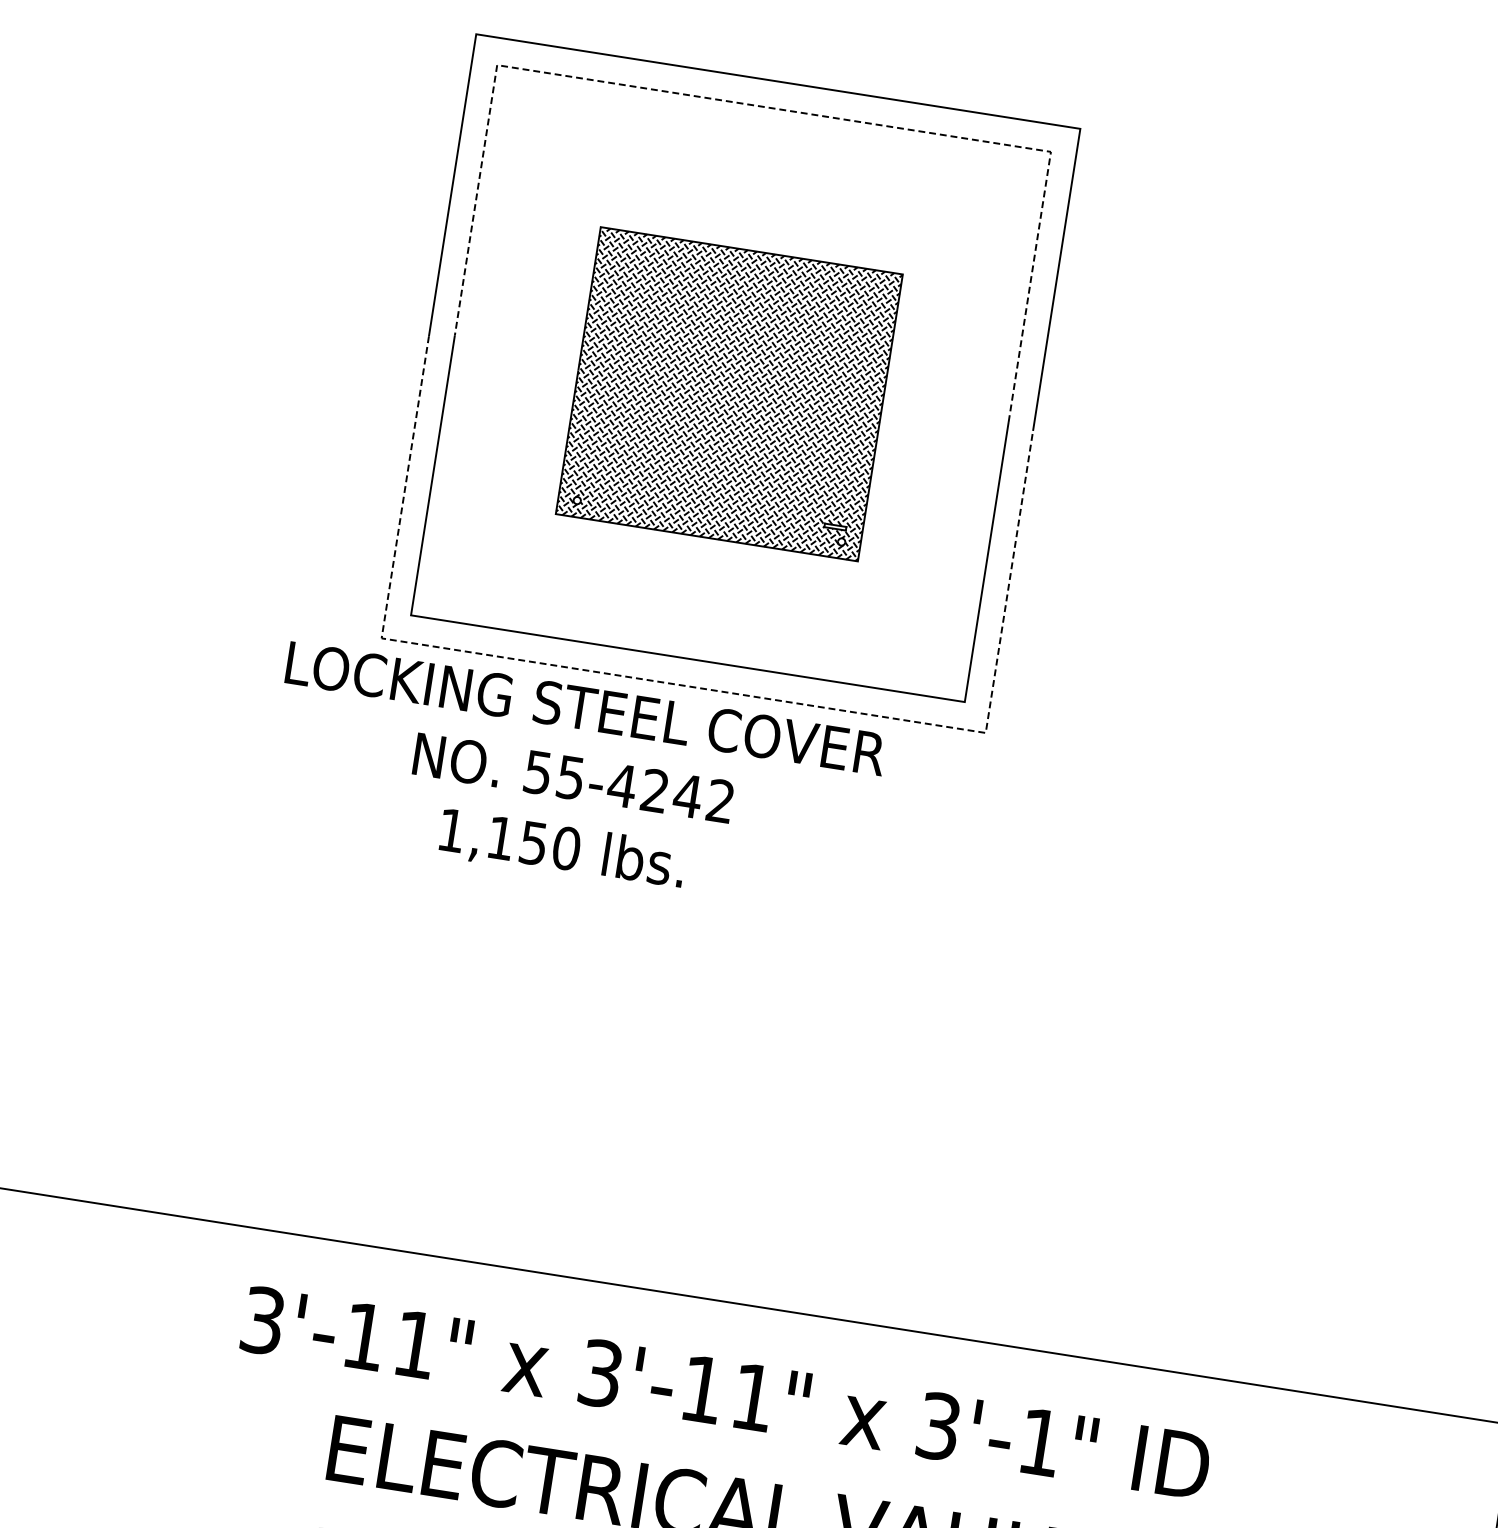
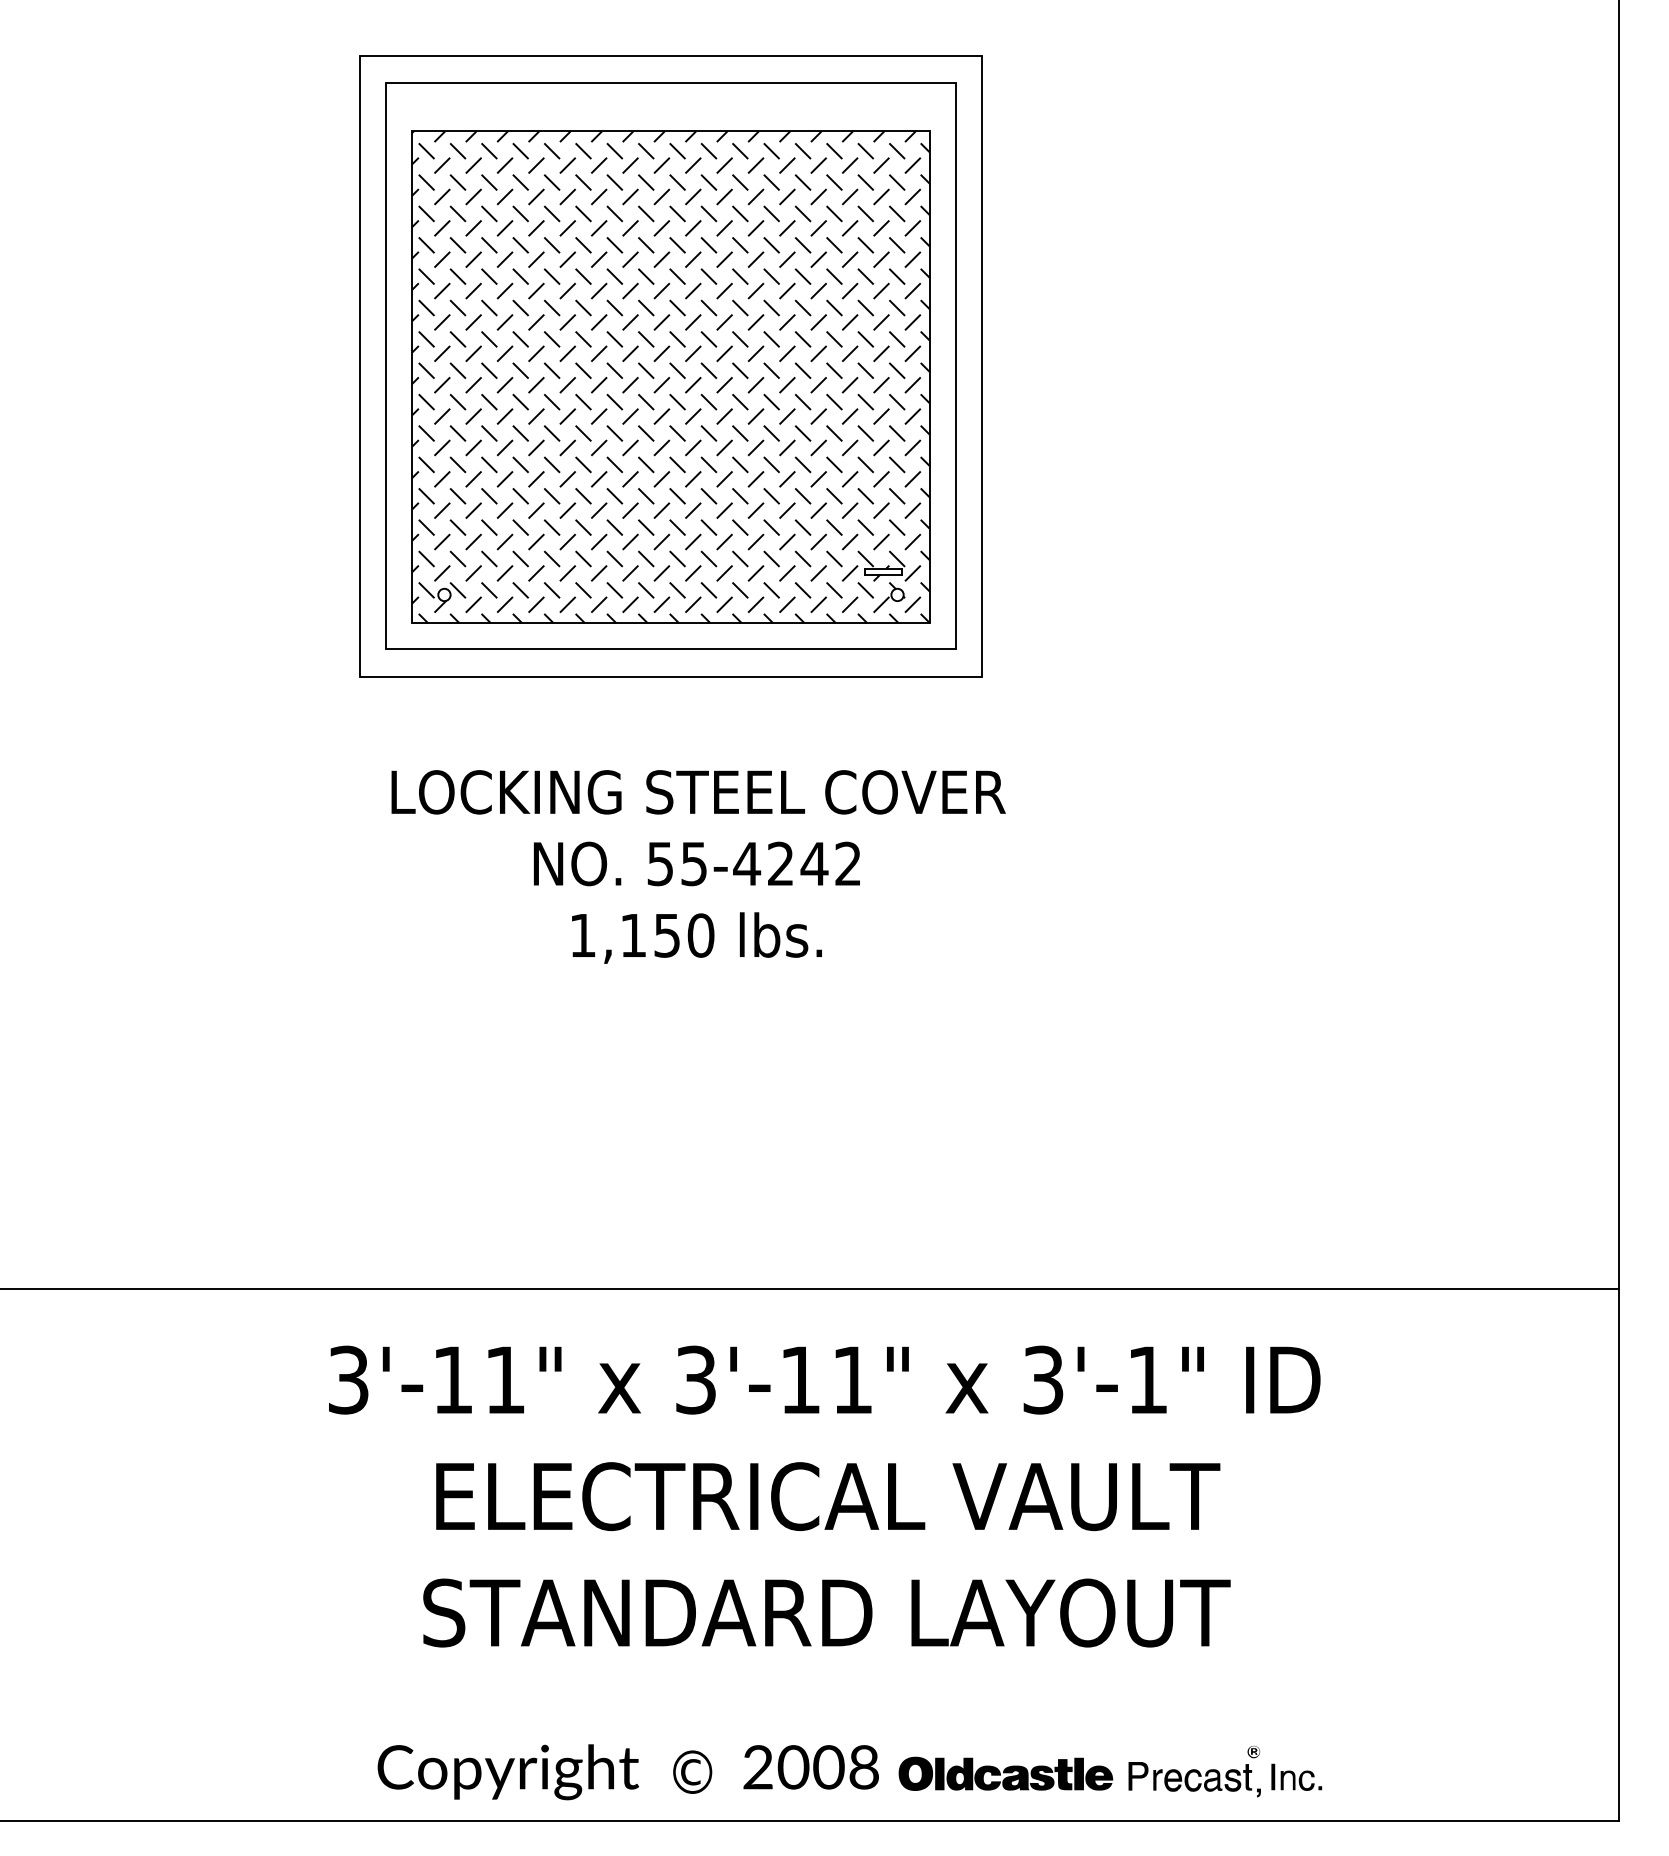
line: (774, 108) -> (671, 83), dashed -> solid
part: (728, 393) -> (670, 376), size x1.67
line: (684, 685) -> (671, 676), dashed -> solid
text: (574, 780) -> (698, 866), moved

